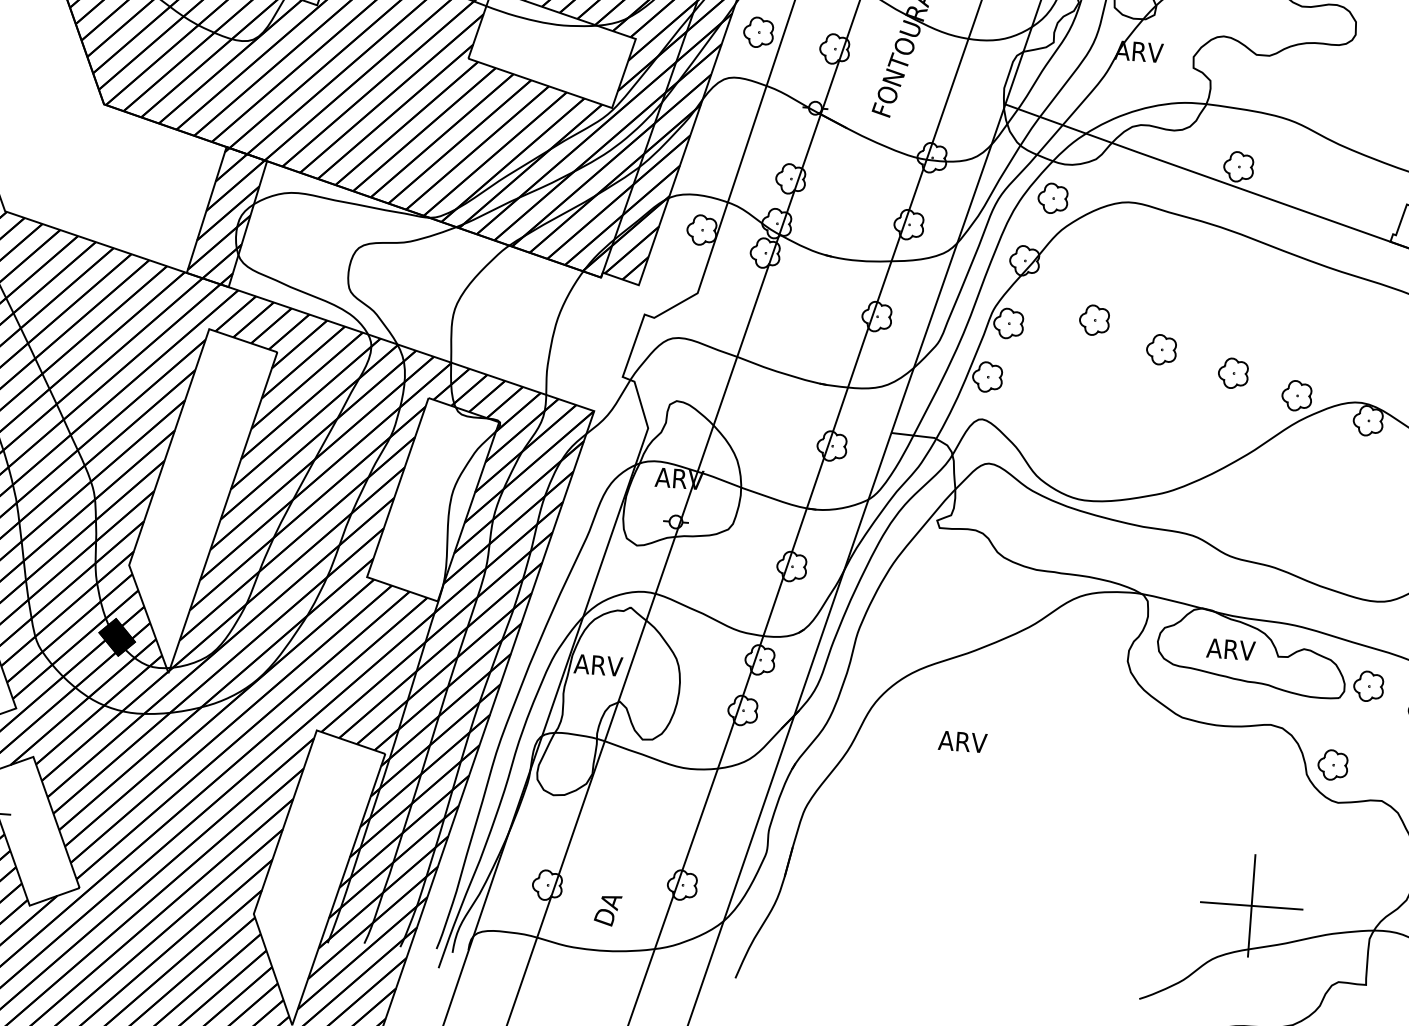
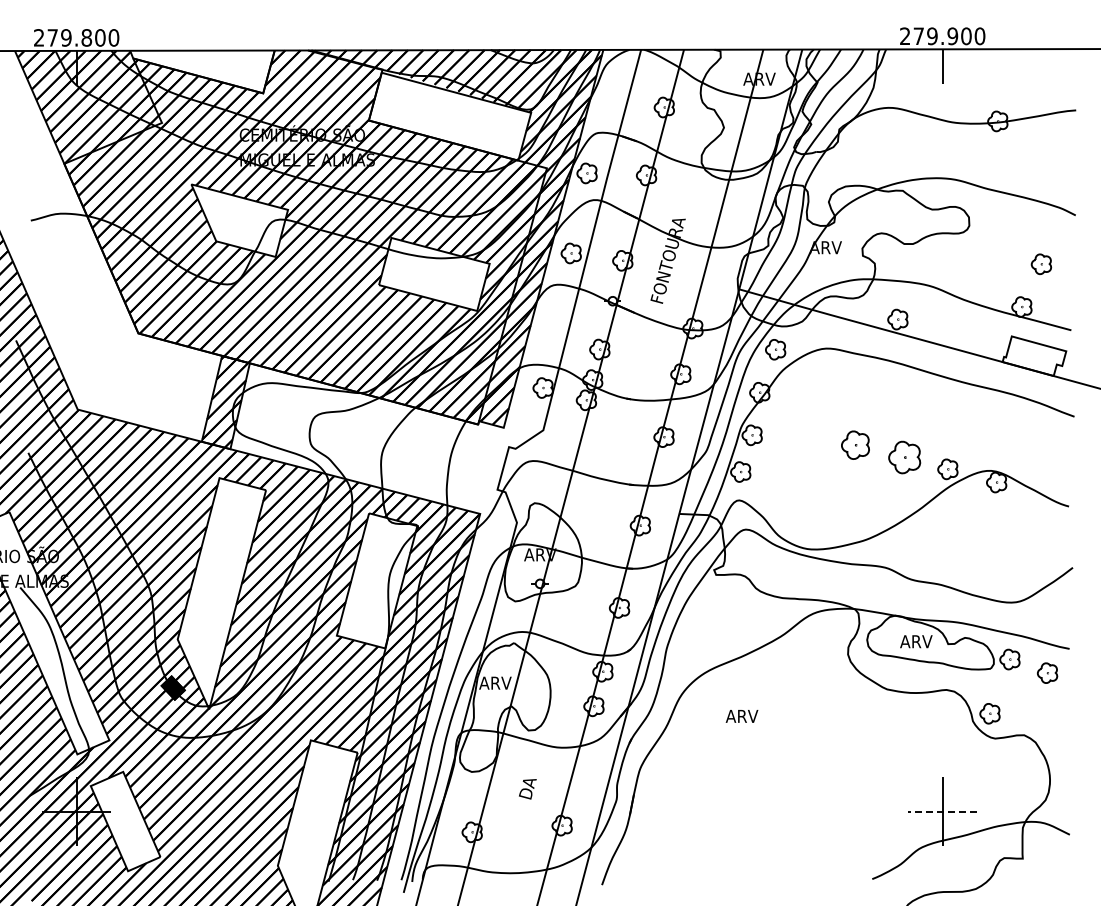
part: (1093, 319) -> (808, 428), removed
part: (1160, 350) -> (854, 445), size x1.4
part: (1232, 373) -> (903, 457), size x1.6
line: (1251, 905) -> (942, 811), solid -> dashed
text: (607, 911) -> (527, 789), moved

